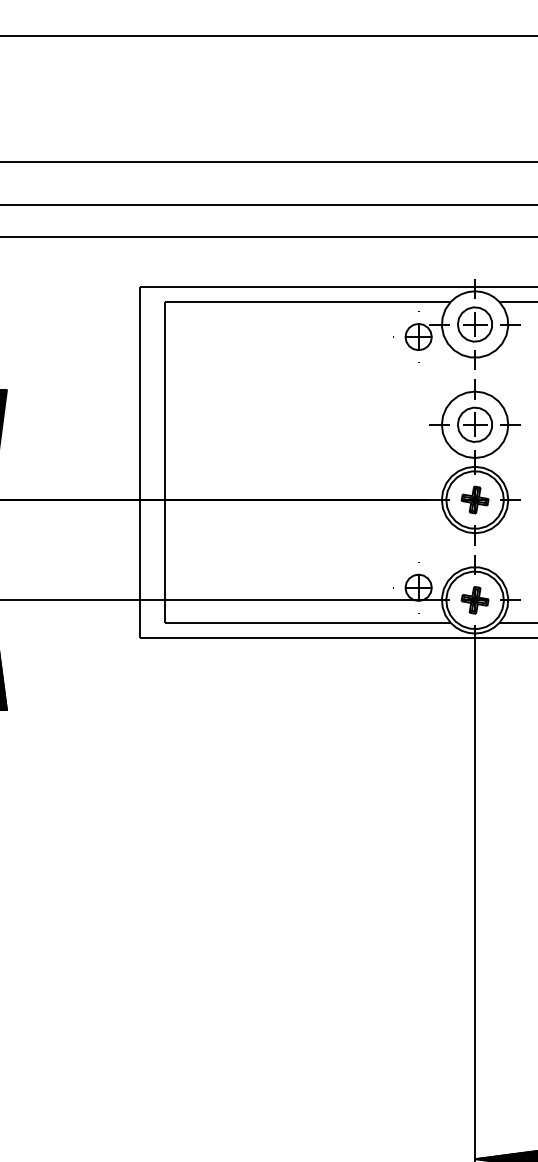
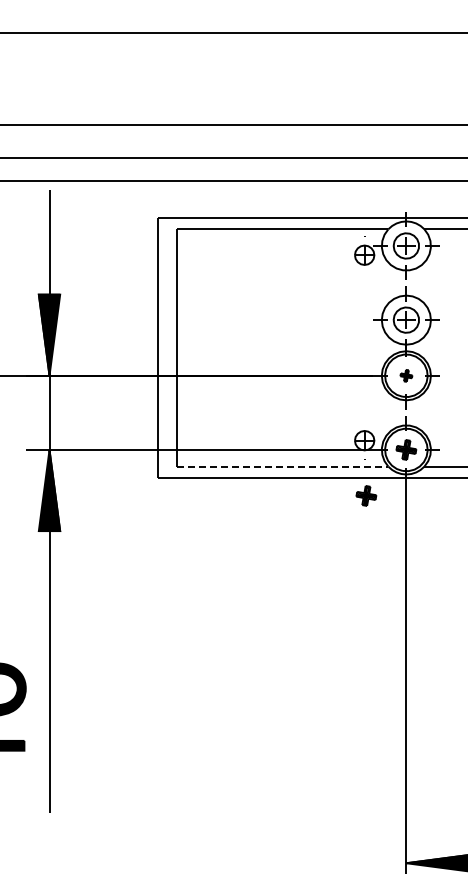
part: (475, 499) -> (406, 375), size x0.6
line: (307, 622) -> (282, 466), solid -> dashed
part: (421, 661) -> (366, 495), added

